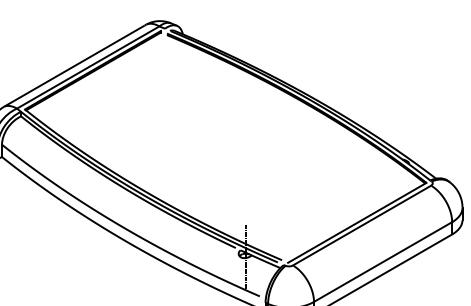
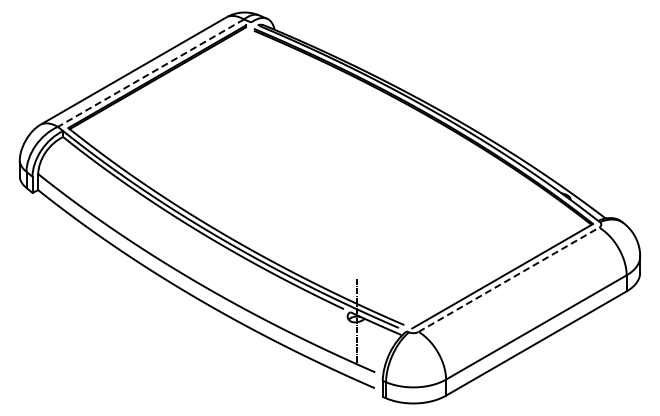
line: (87, 67) -> (150, 73), solid -> dashed
line: (362, 225) -> (509, 279), solid -> dashed

